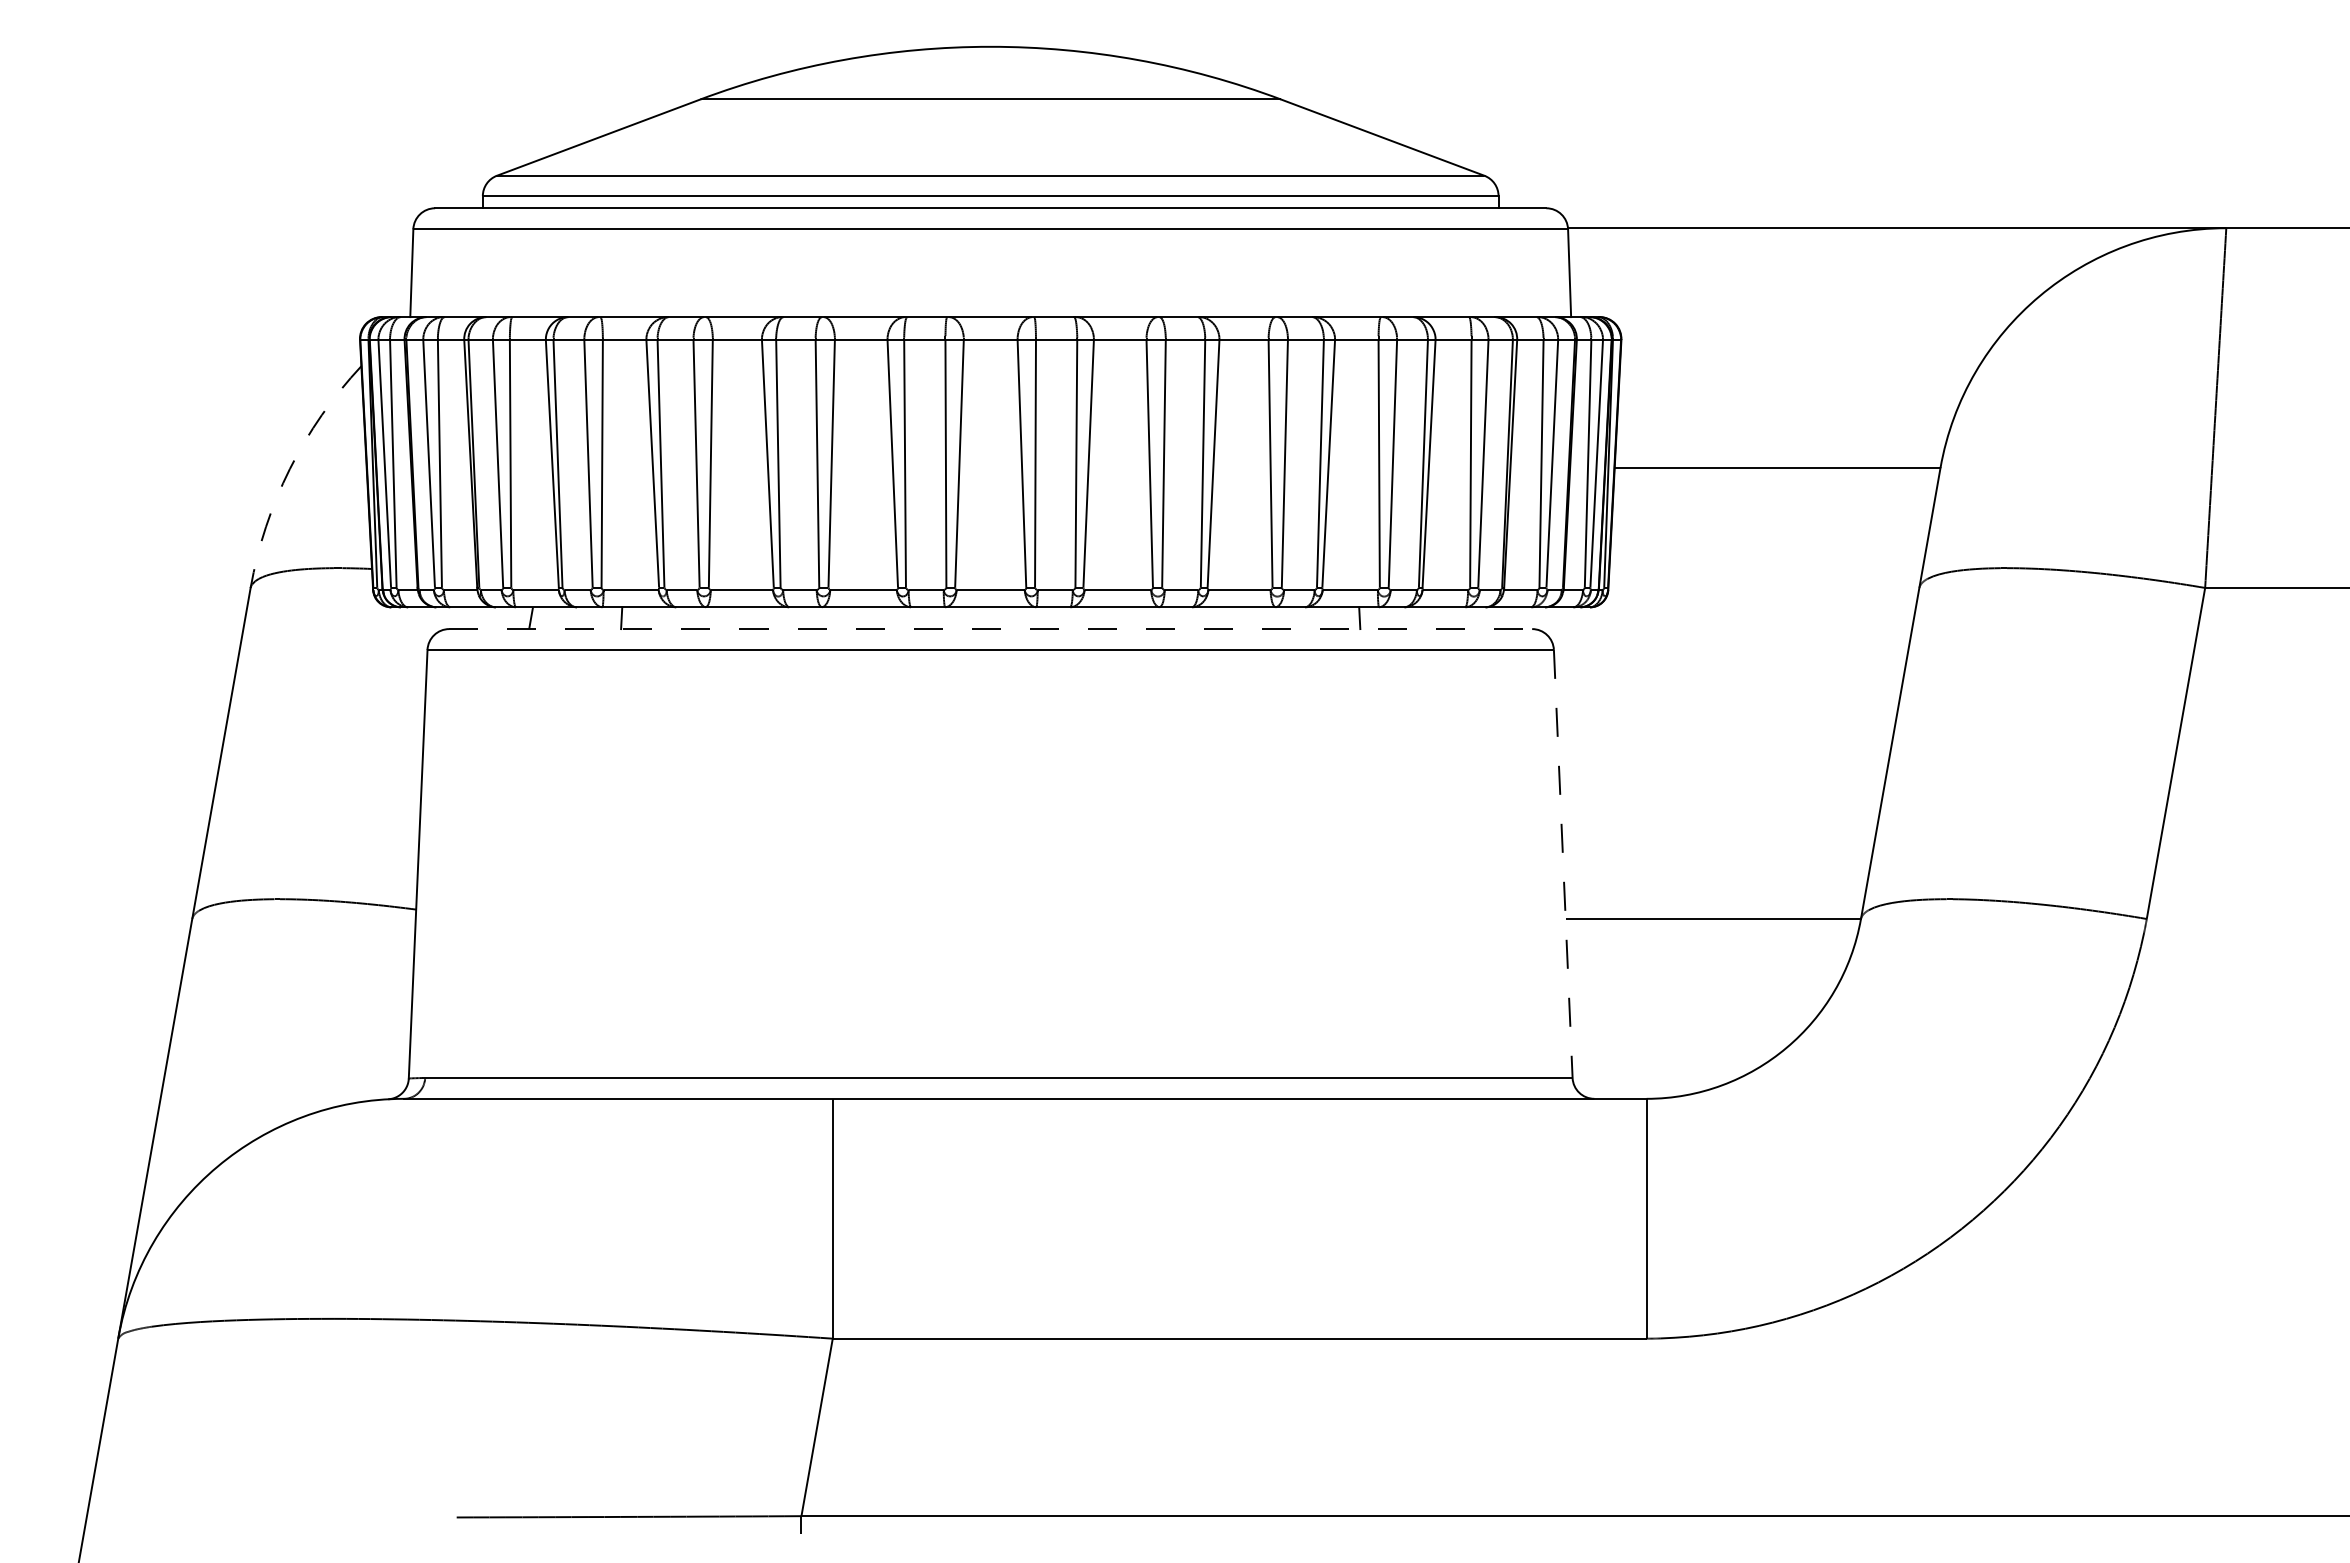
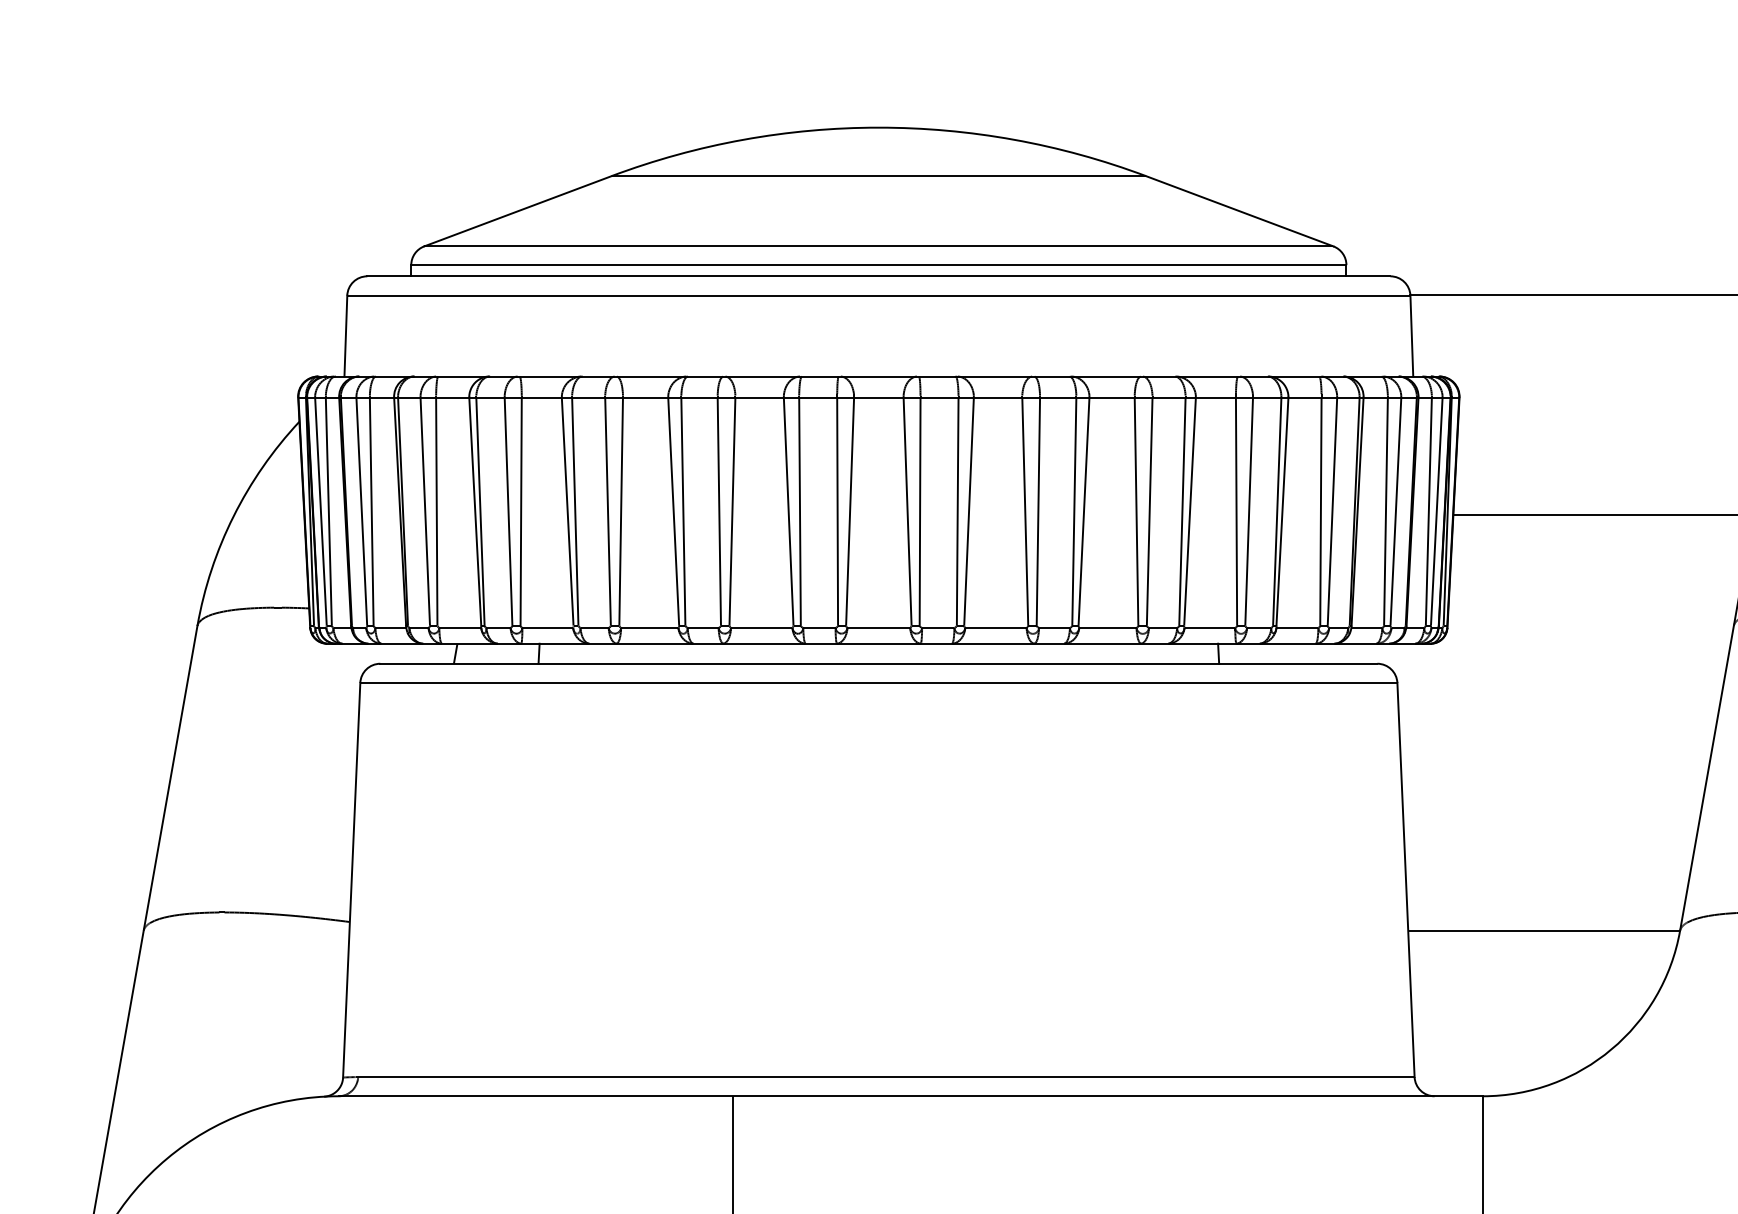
arc: (289, 469) -> (233, 516), dashed -> solid
line: (991, 629) -> (879, 664), dashed -> solid
line: (1563, 864) -> (1406, 880), dashed -> solid

